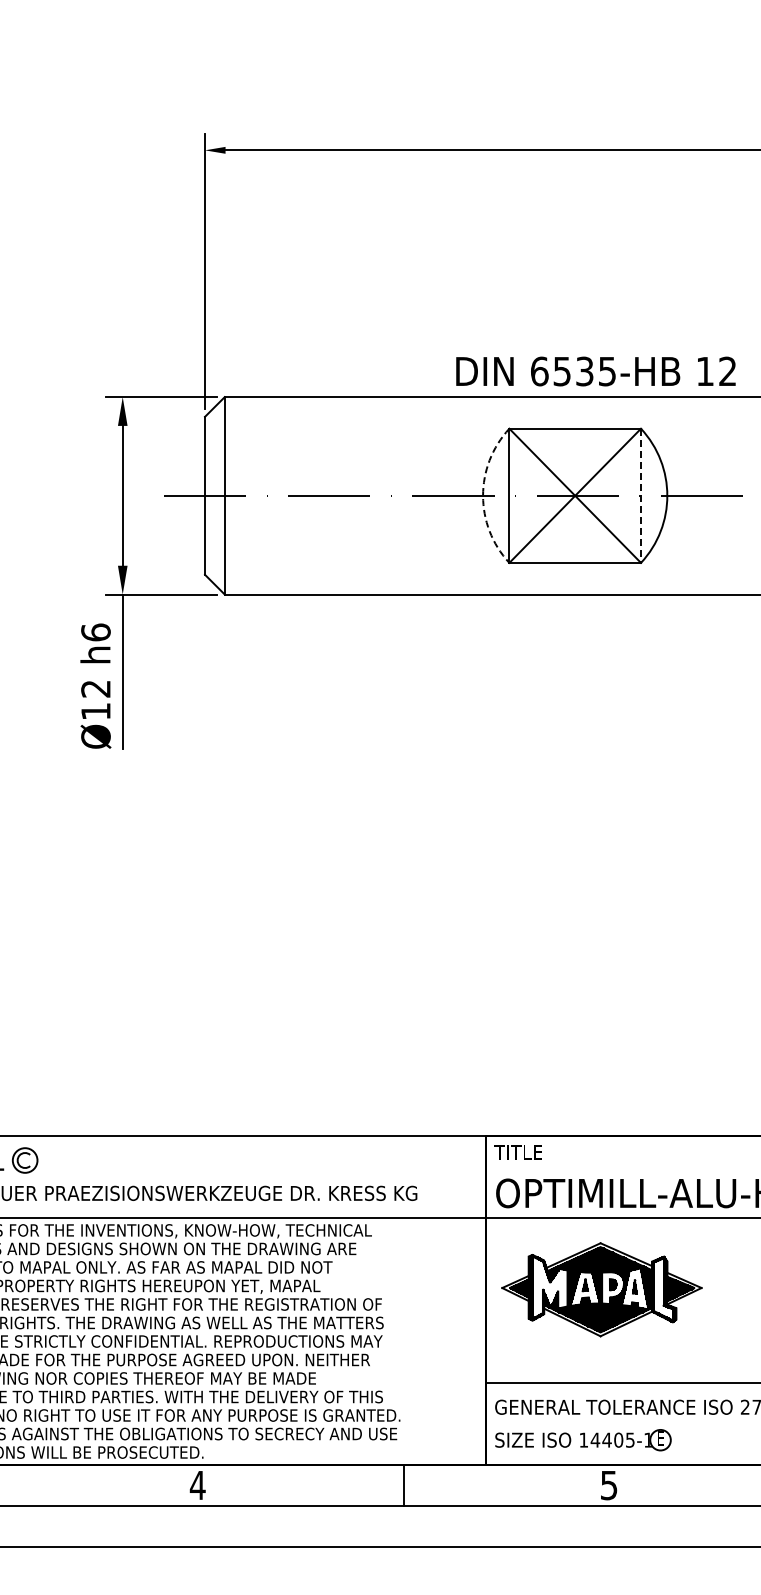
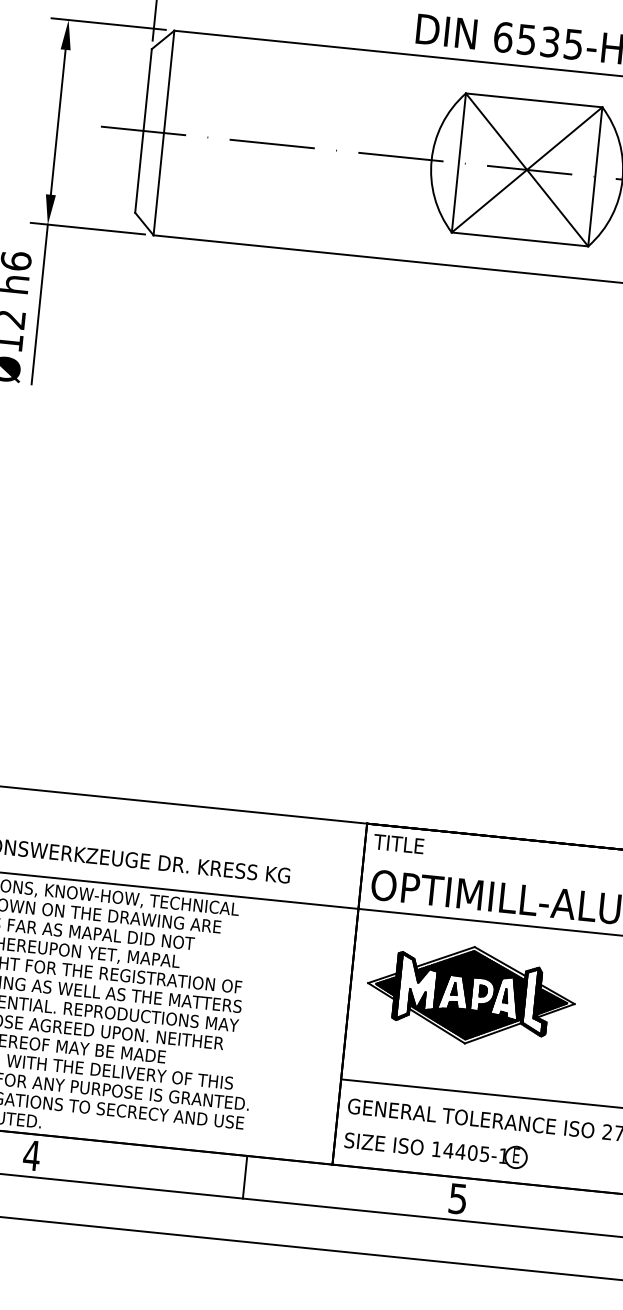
arc: (483, 495) -> (432, 159), dashed -> solid
line: (641, 496) -> (595, 177), dashed -> solid

